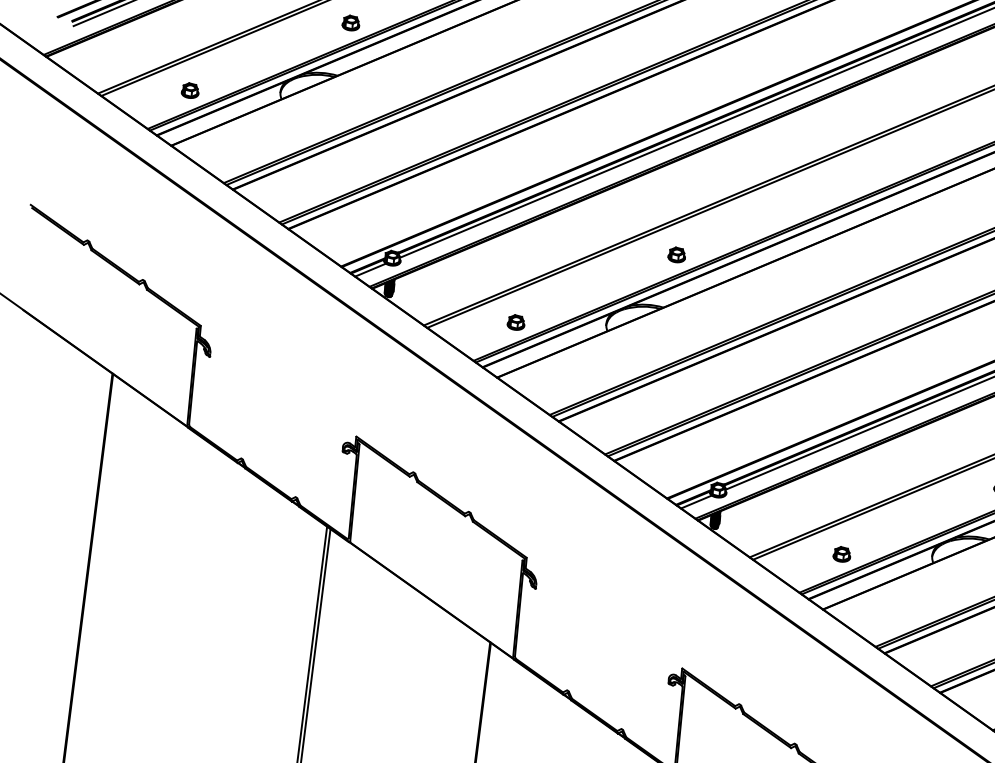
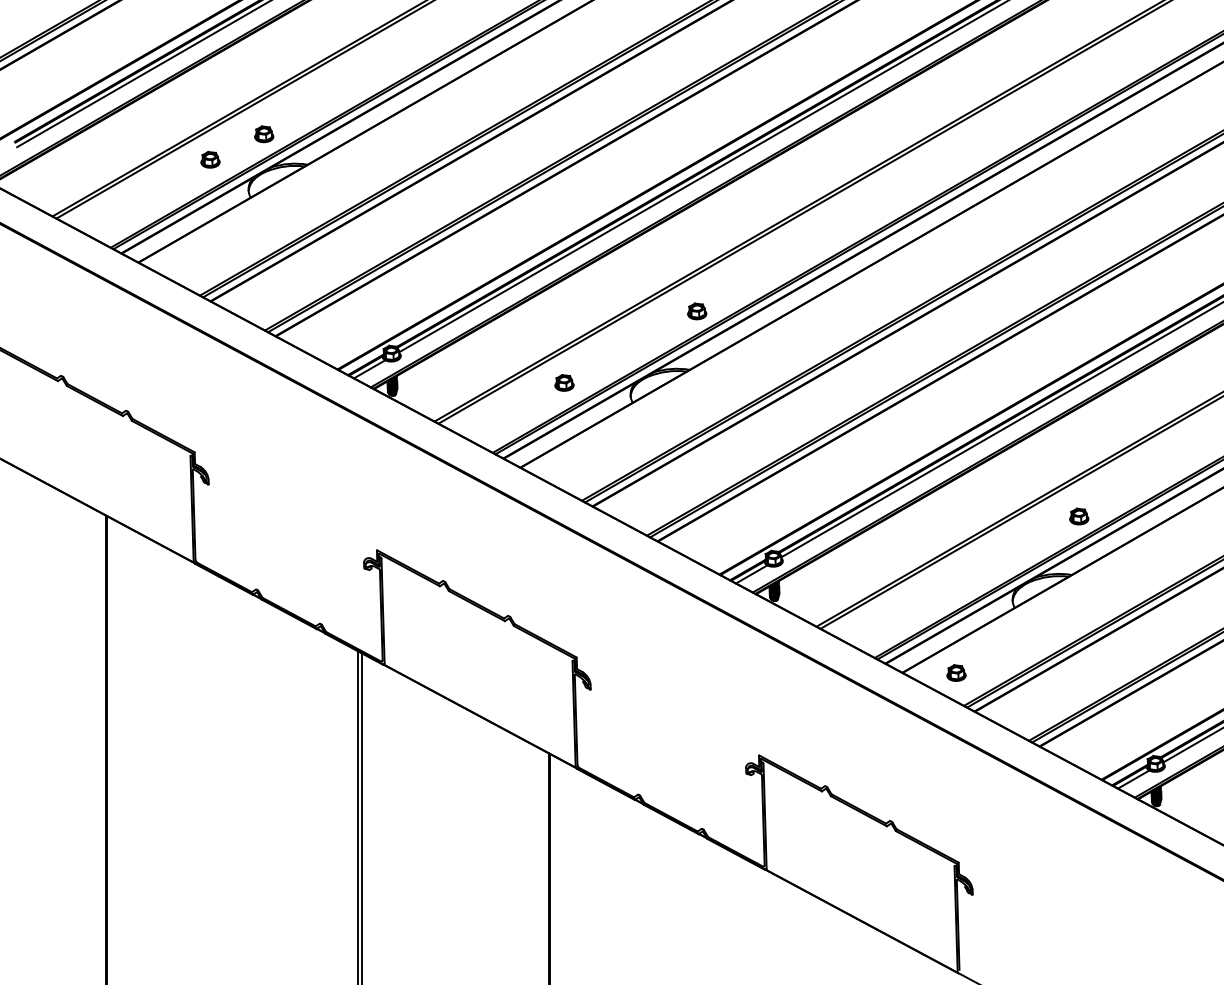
part: (351, 23) -> (264, 134), moved
part: (190, 90) -> (210, 159), moved
part: (516, 322) -> (564, 382), moved
part: (842, 553) -> (956, 672), moved

